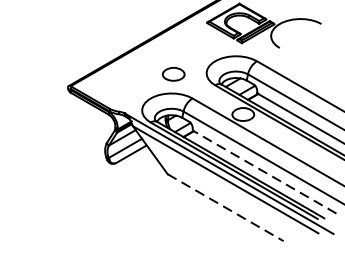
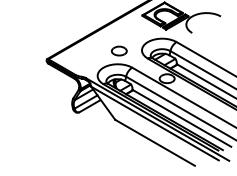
line: (264, 172) -> (181, 118), dashed -> solid
line: (226, 208) -> (155, 143), dashed -> solid

